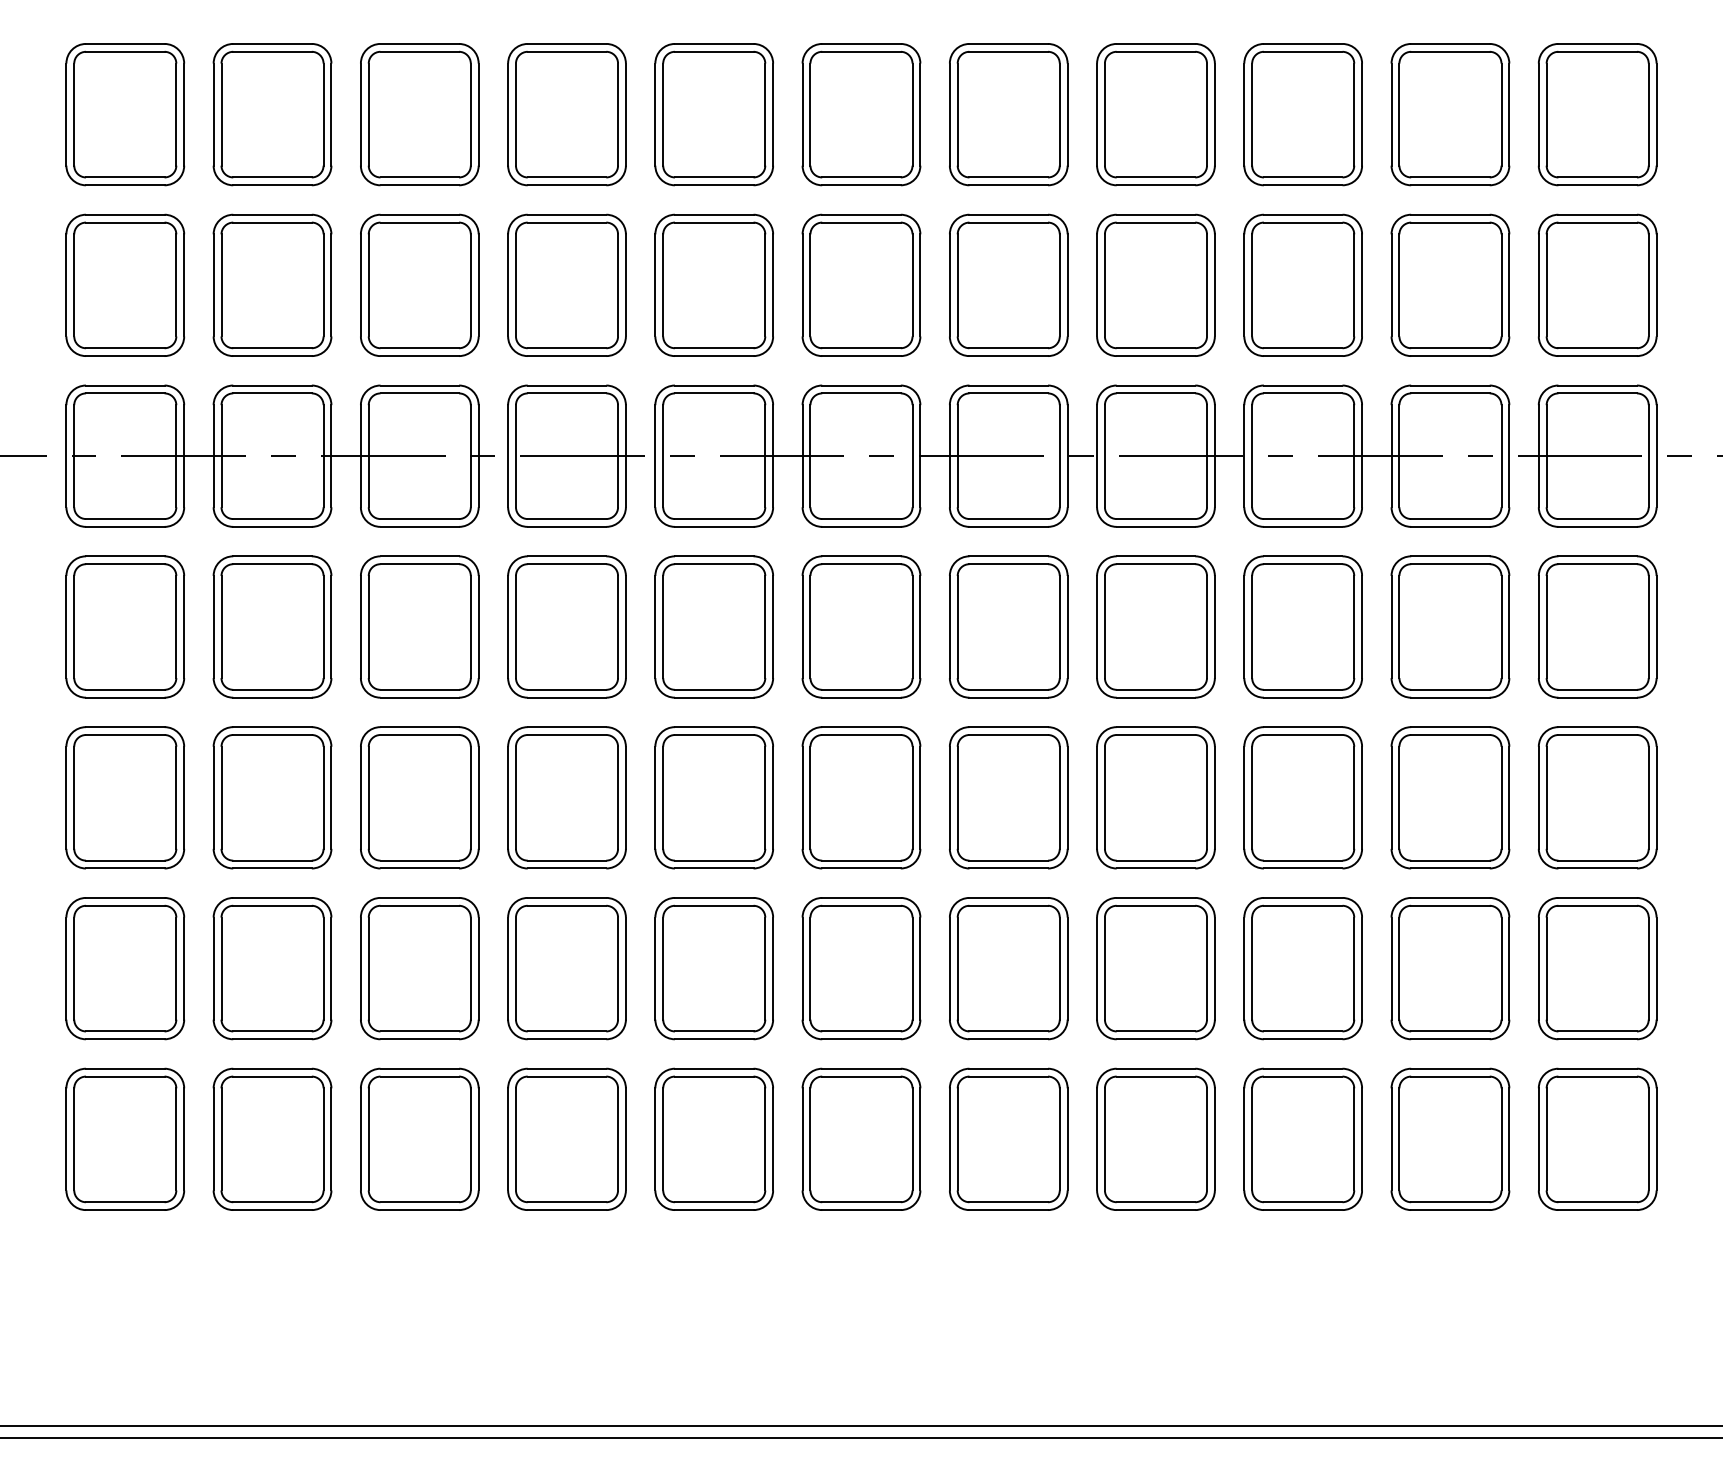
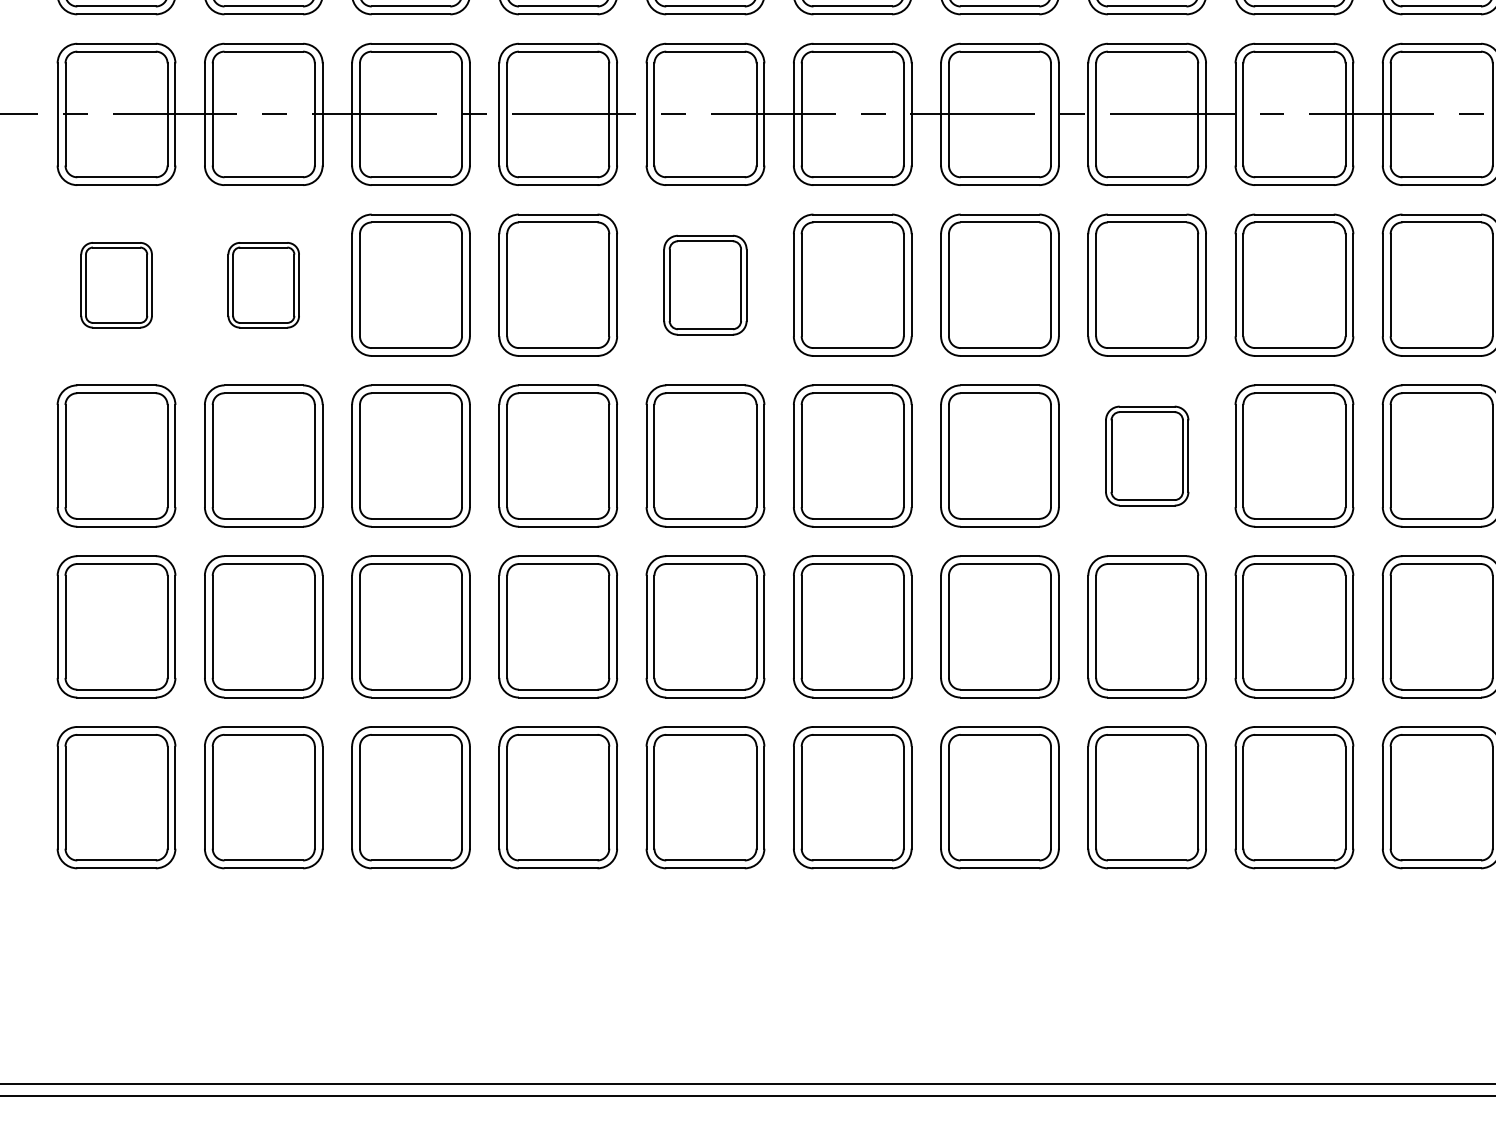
part: (125, 626) -> (116, 284), size x0.6
part: (272, 626) -> (263, 284), size x0.6
part: (713, 626) -> (704, 284), size x0.7
part: (1155, 797) -> (1146, 455), size x0.7

